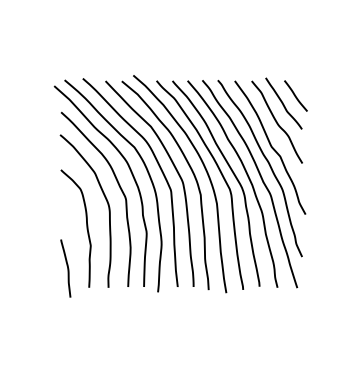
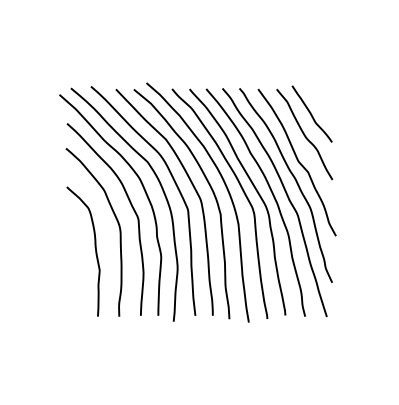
line: (295, 95) -> (324, 105), removed
curve: (67, 268) -> (74, 295), removed

